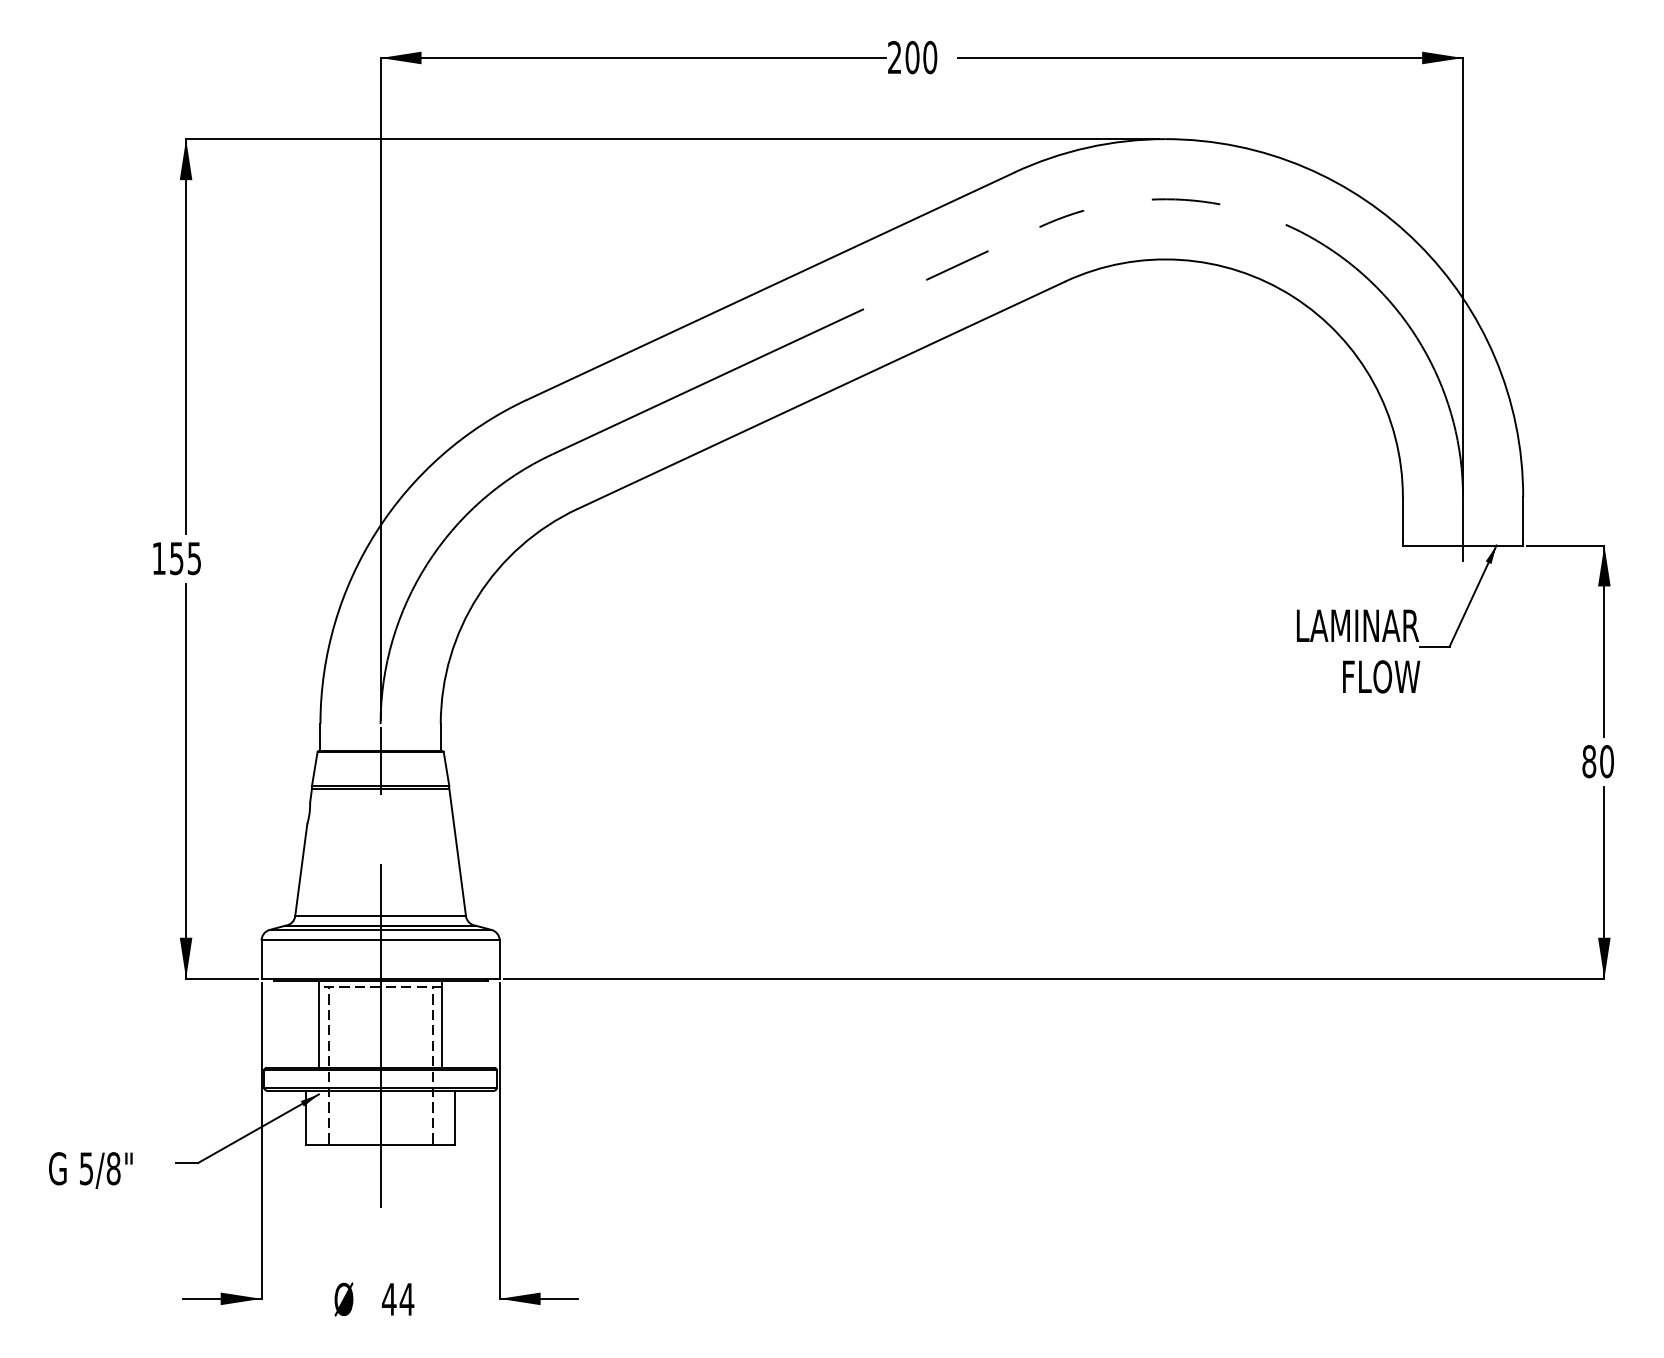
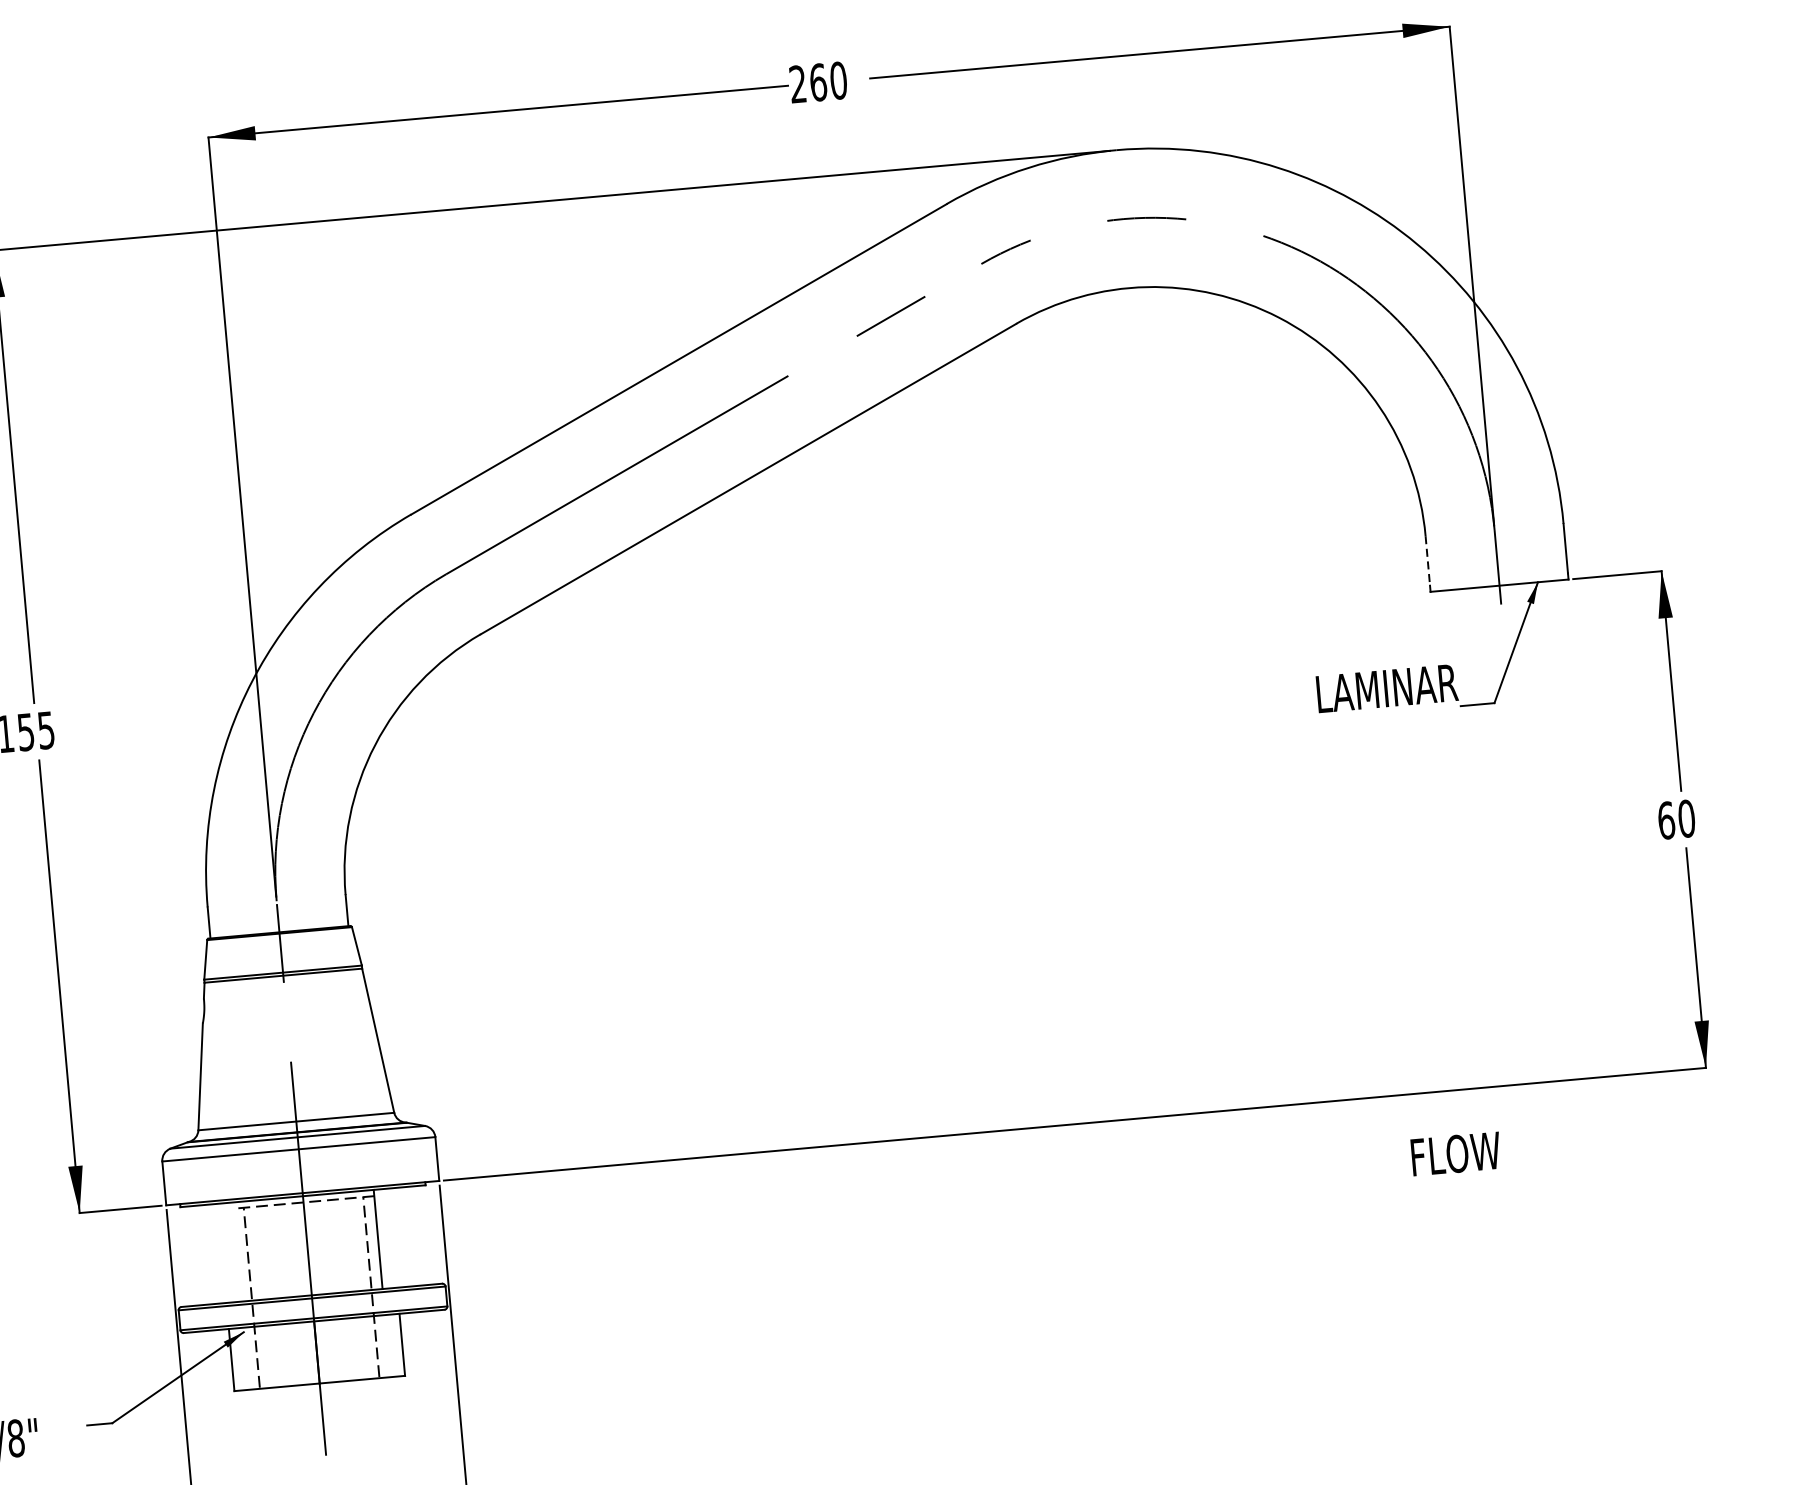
text: (912, 57) -> (818, 82), 200 -> 260
line: (1402, 518) -> (1427, 560), solid -> dashed
text: (1381, 676) -> (1455, 1153), moved
text: (1589, 761) -> (1666, 820), 80 -> 60
line: (318, 1024) -> (236, 1252), removed

